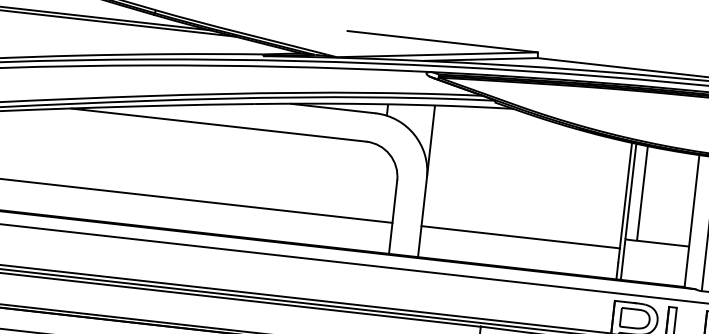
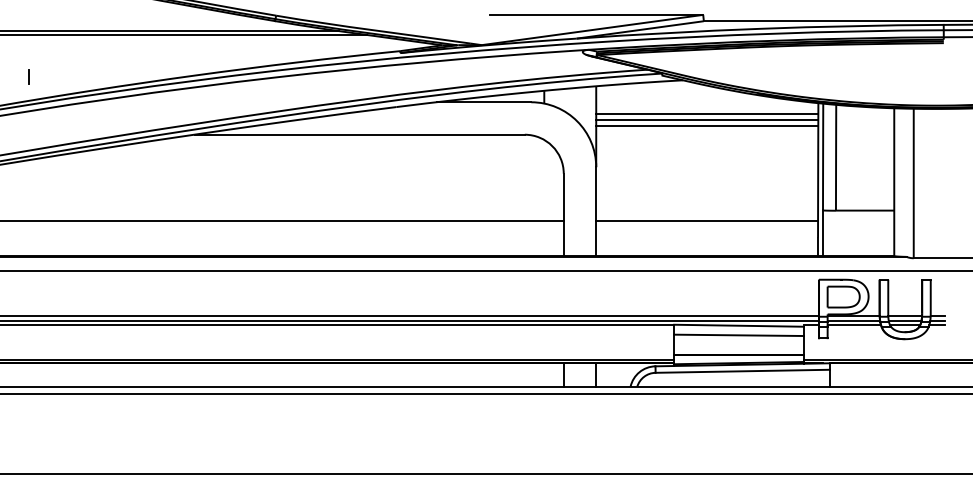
line: (531, 141) -> (707, 114), added
line: (531, 146) -> (707, 119), added
line: (530, 151) -> (707, 125), added

